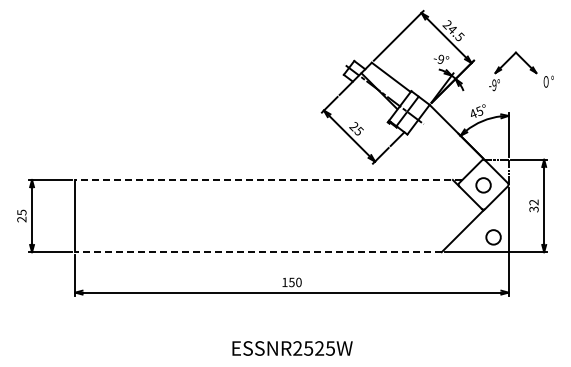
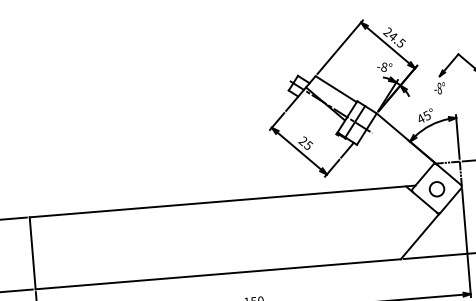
text: (440, 59) -> (383, 67), -9° -> -8°
text: (494, 84) -> (439, 87), -9° -> -8°
line: (268, 179) -> (222, 201), dashed -> solid
circle: (493, 237) -> (451, 240), removed
line: (258, 252) -> (218, 274), dashed -> solid

